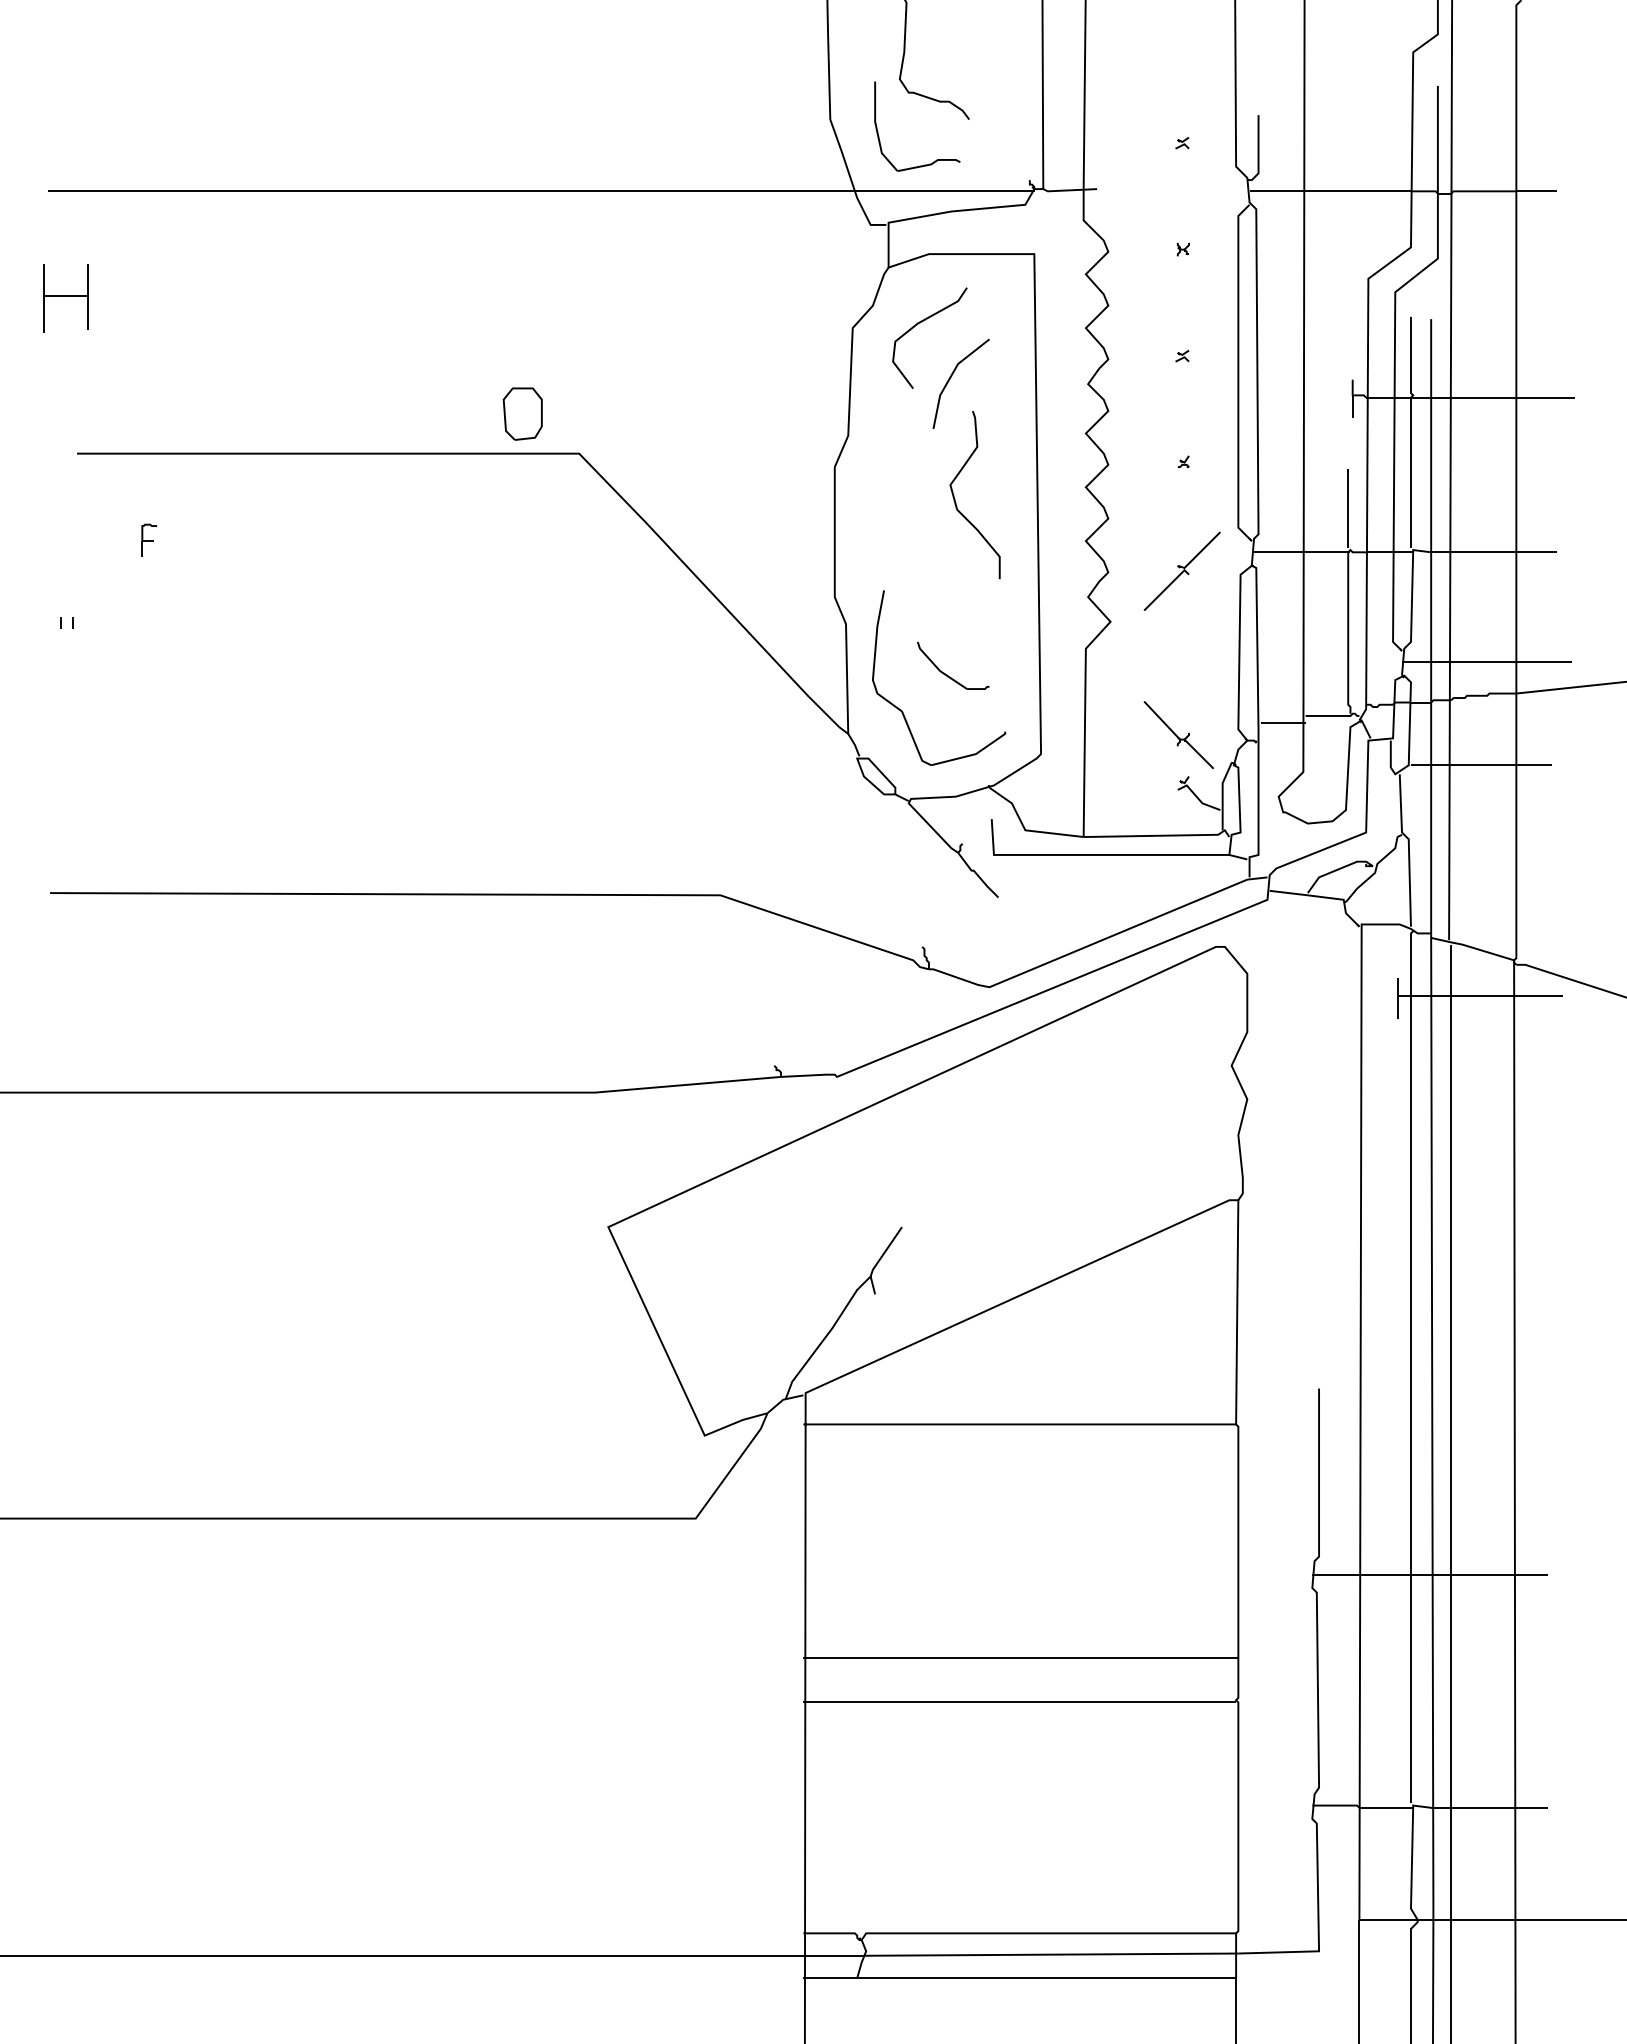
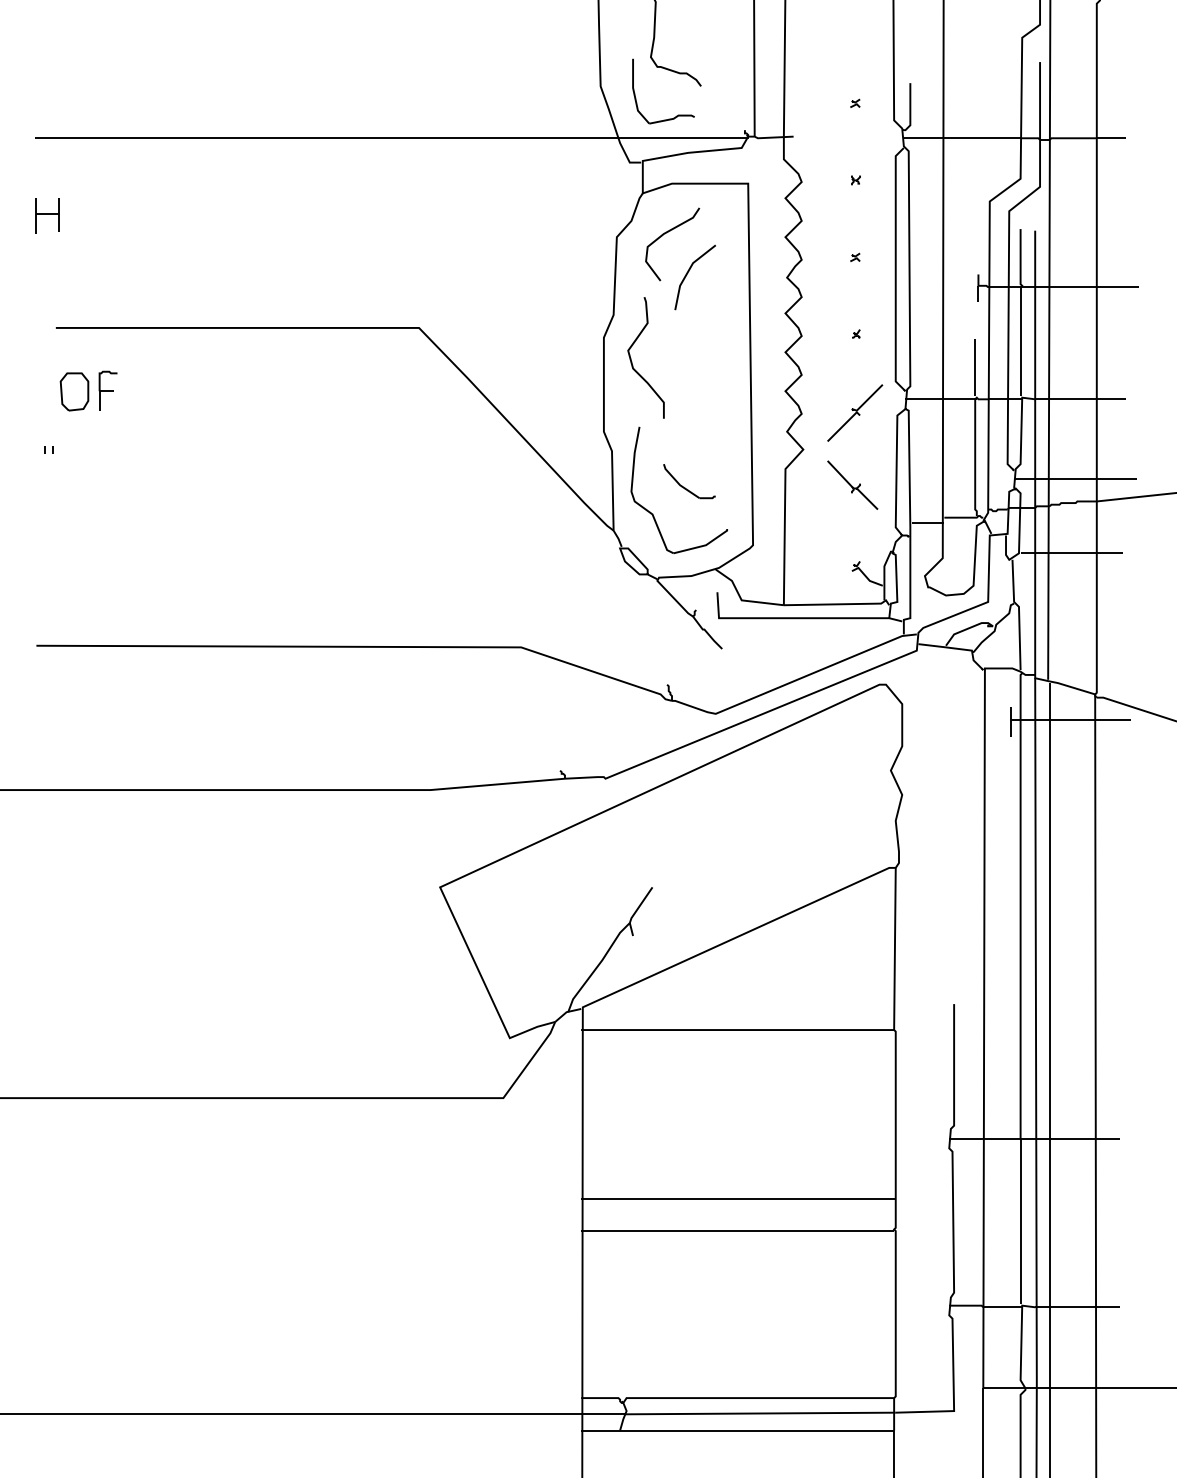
part: (65, 298) -> (47, 215), size x0.71
part: (522, 413) -> (74, 391), moved
curve: (956, 502) -> (632, 363), moved
part: (149, 540) -> (108, 390), size x1.67
part: (1178, 734) -> (852, 484), moved

